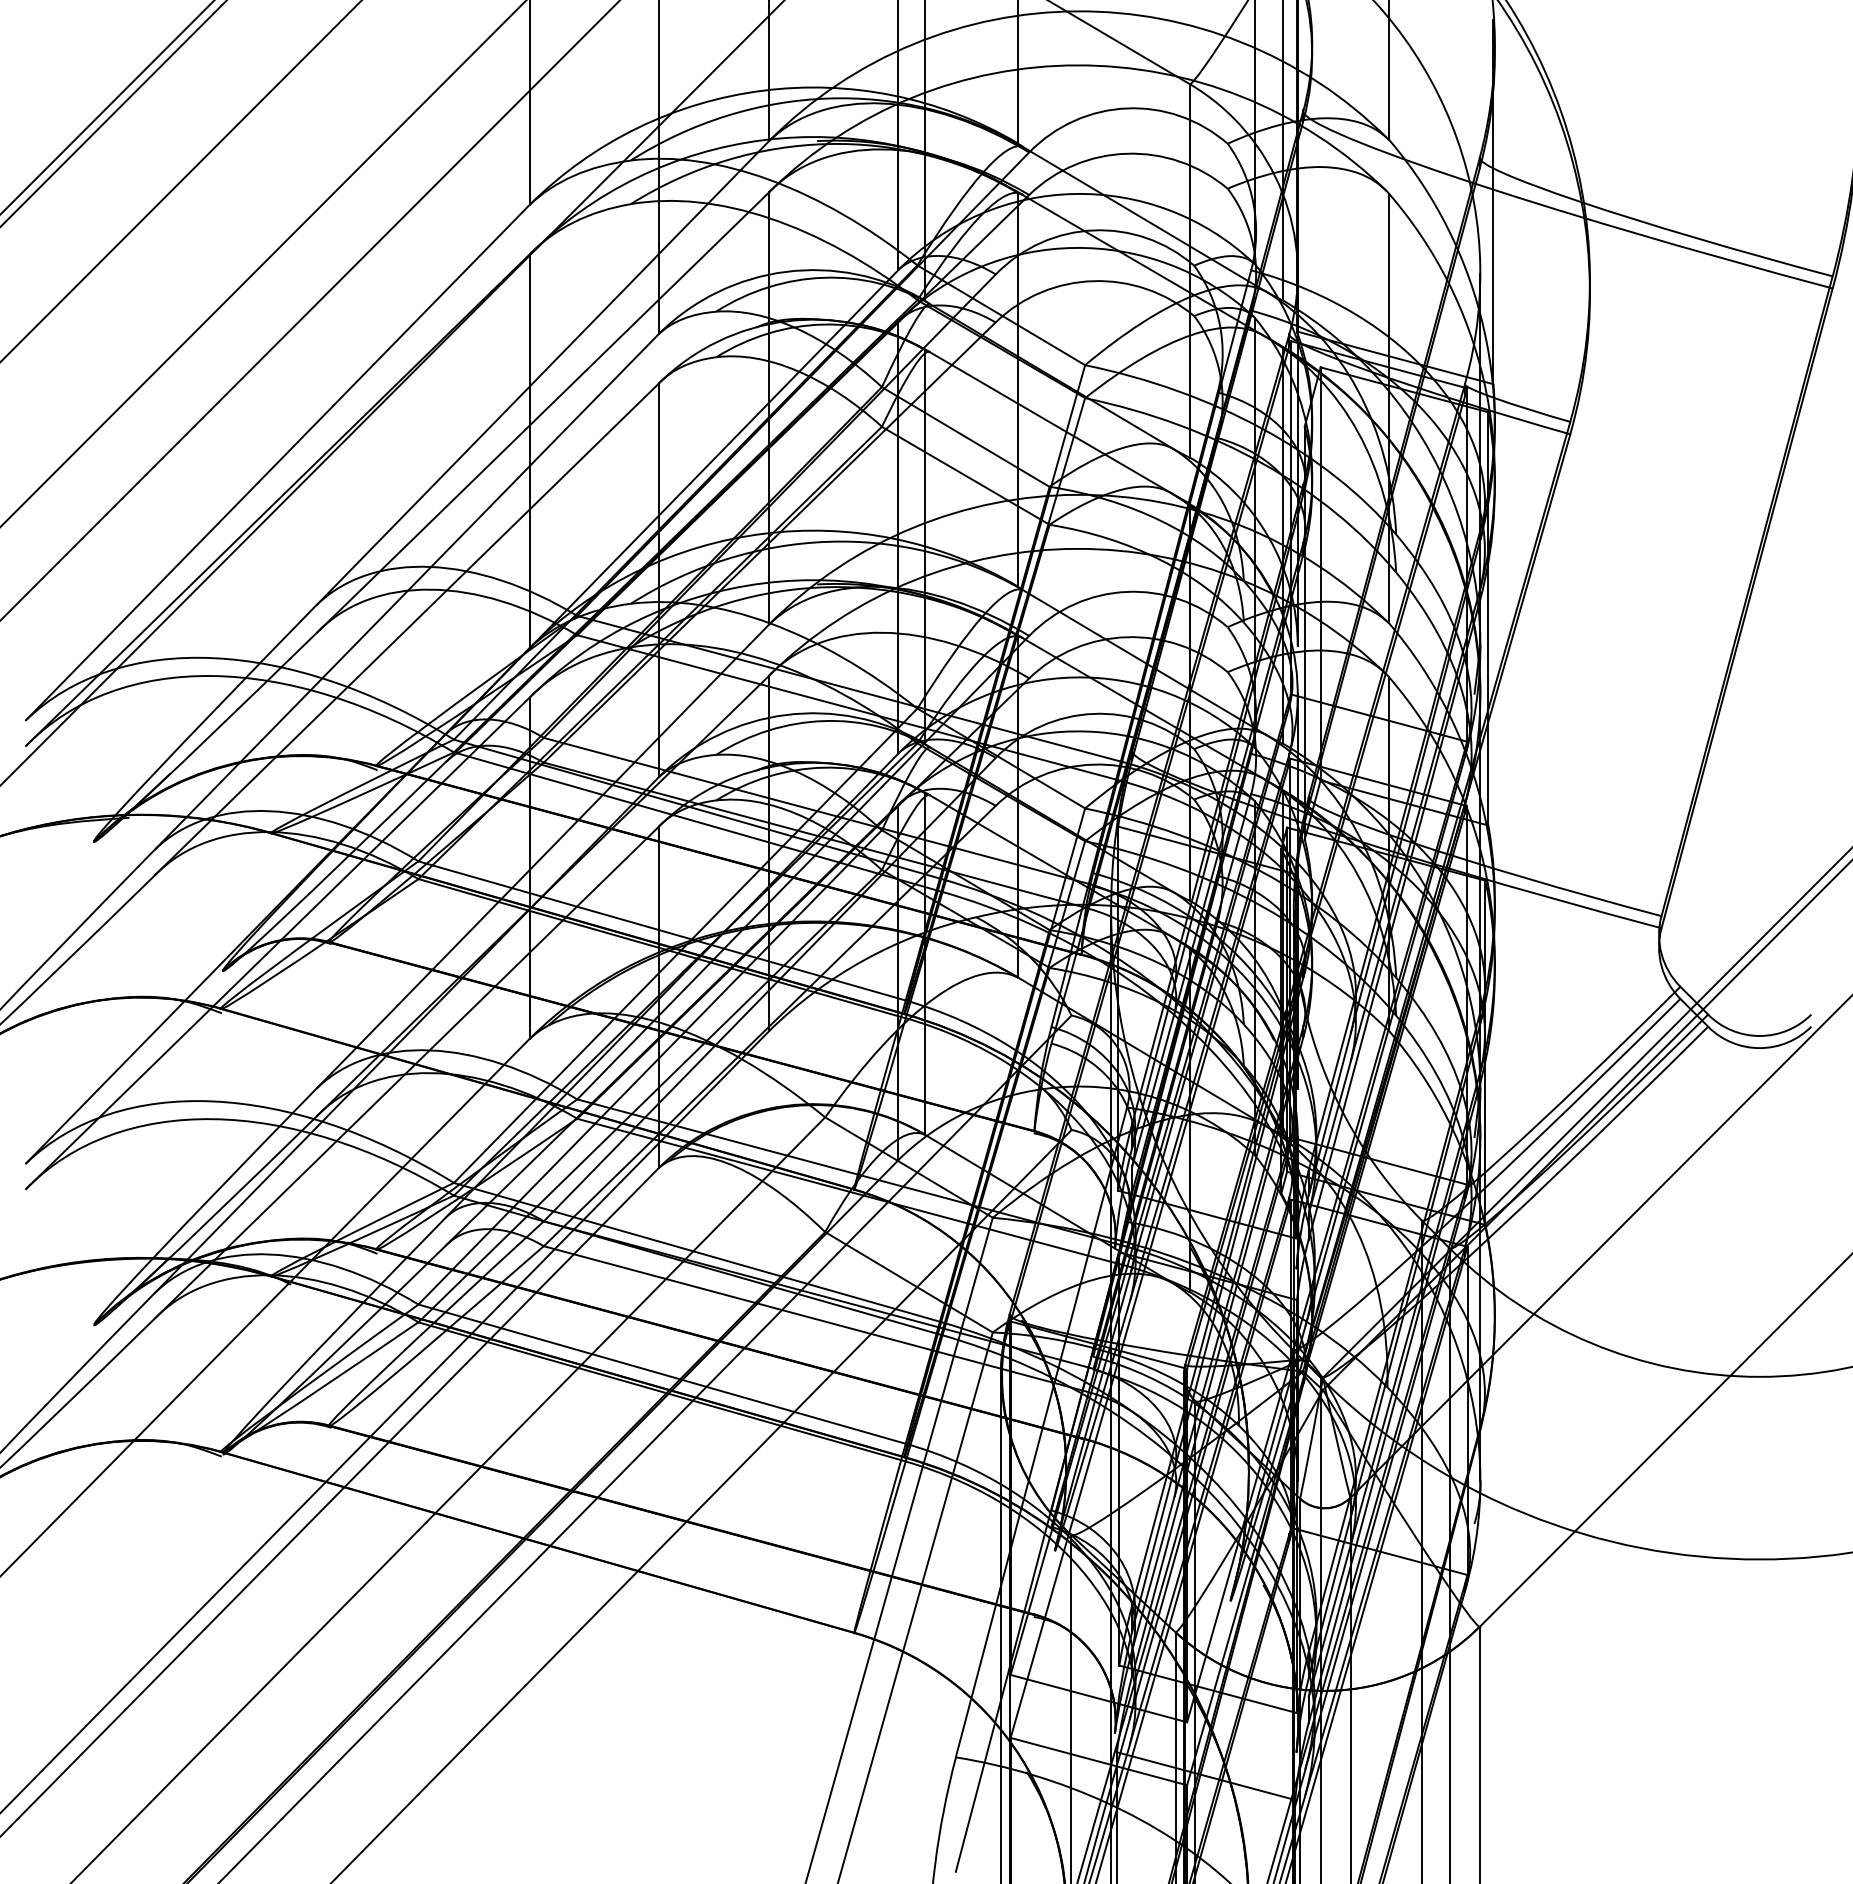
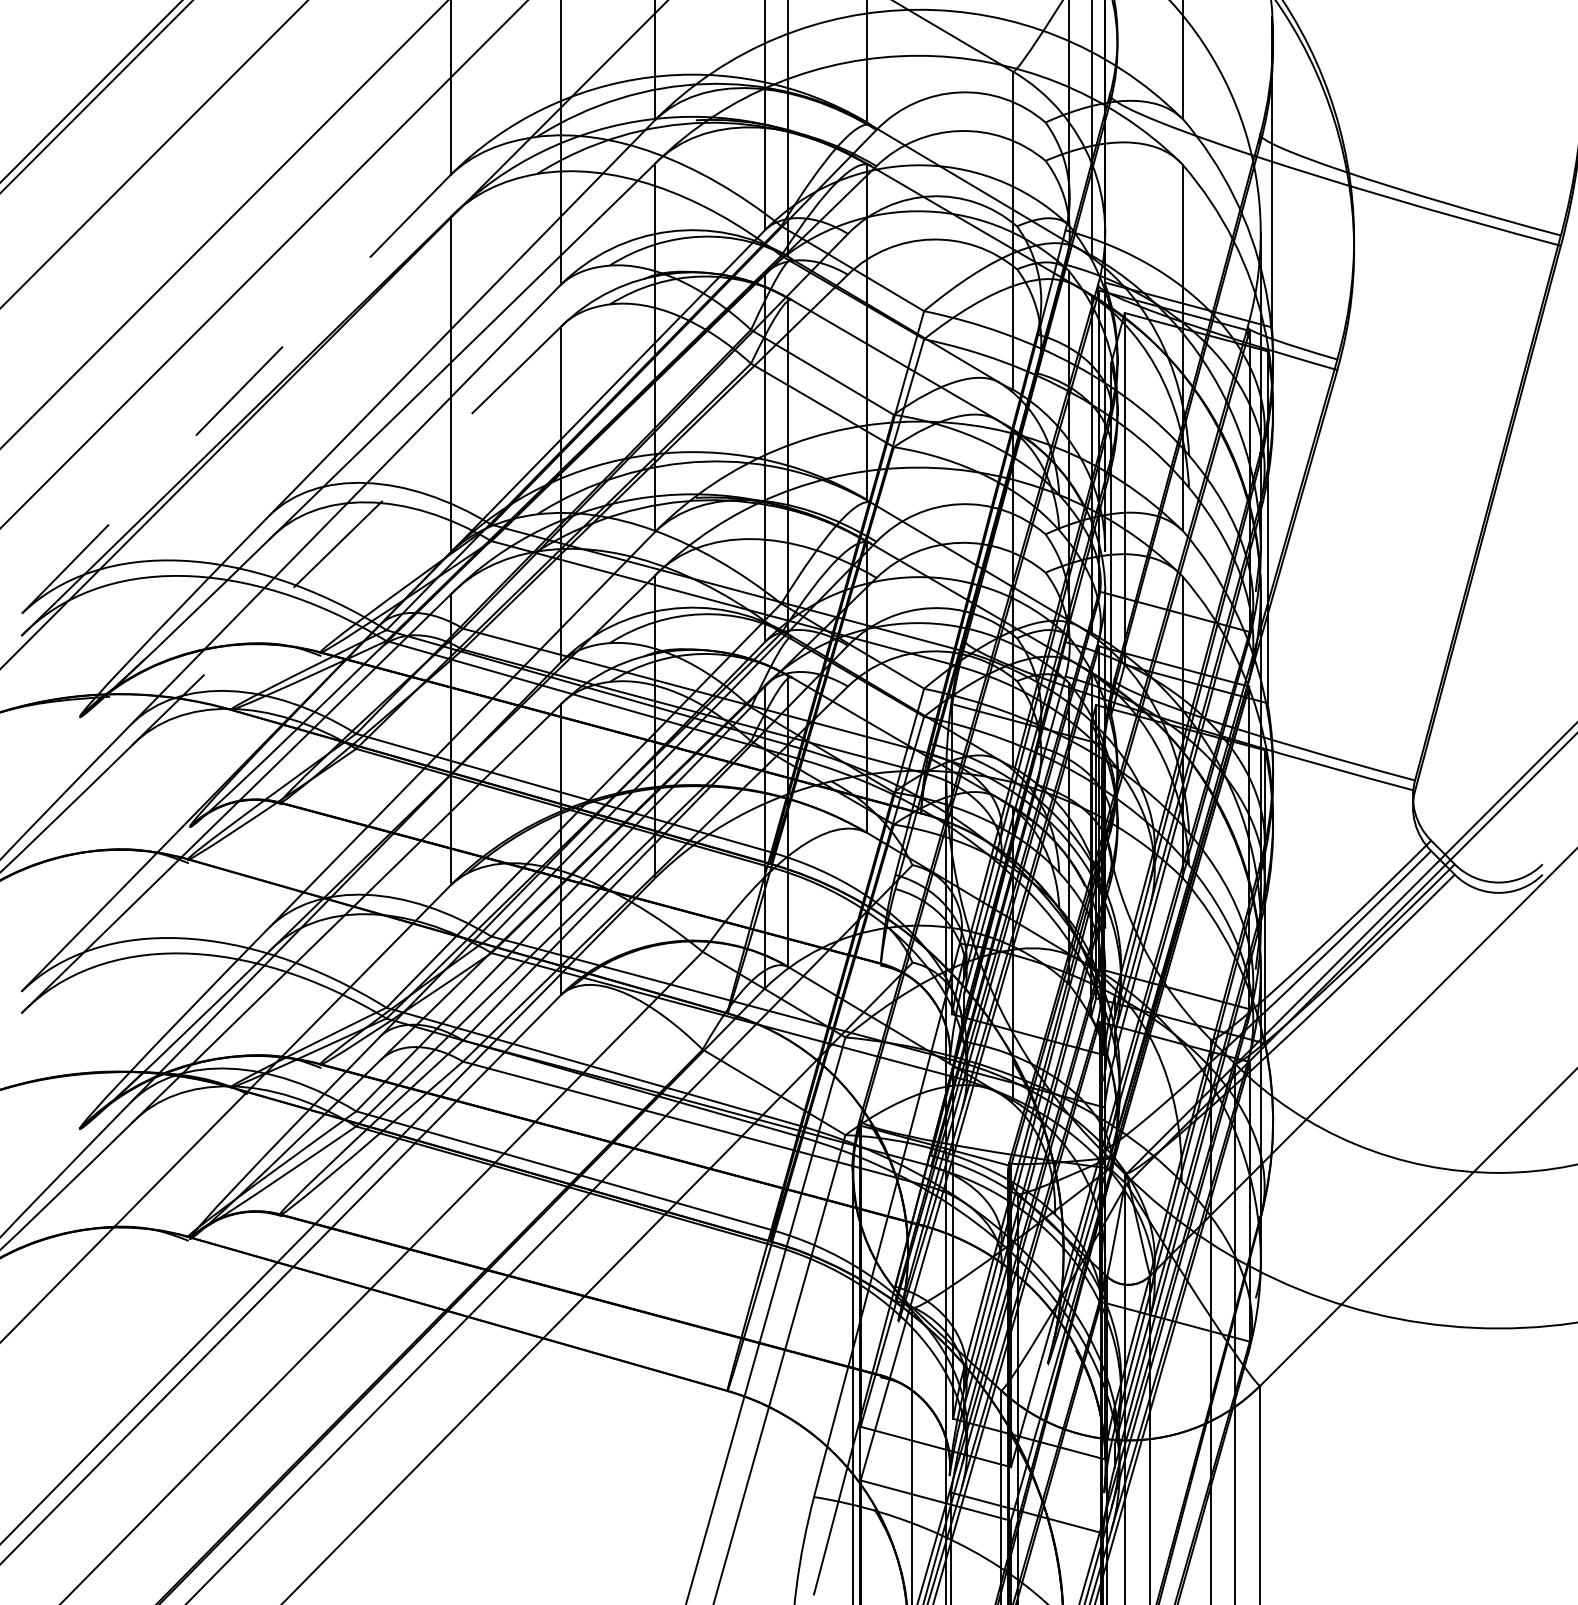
line: (278, 462) -> (237, 394), solid -> dashed
line: (406, 629) -> (346, 536), solid -> dashed

